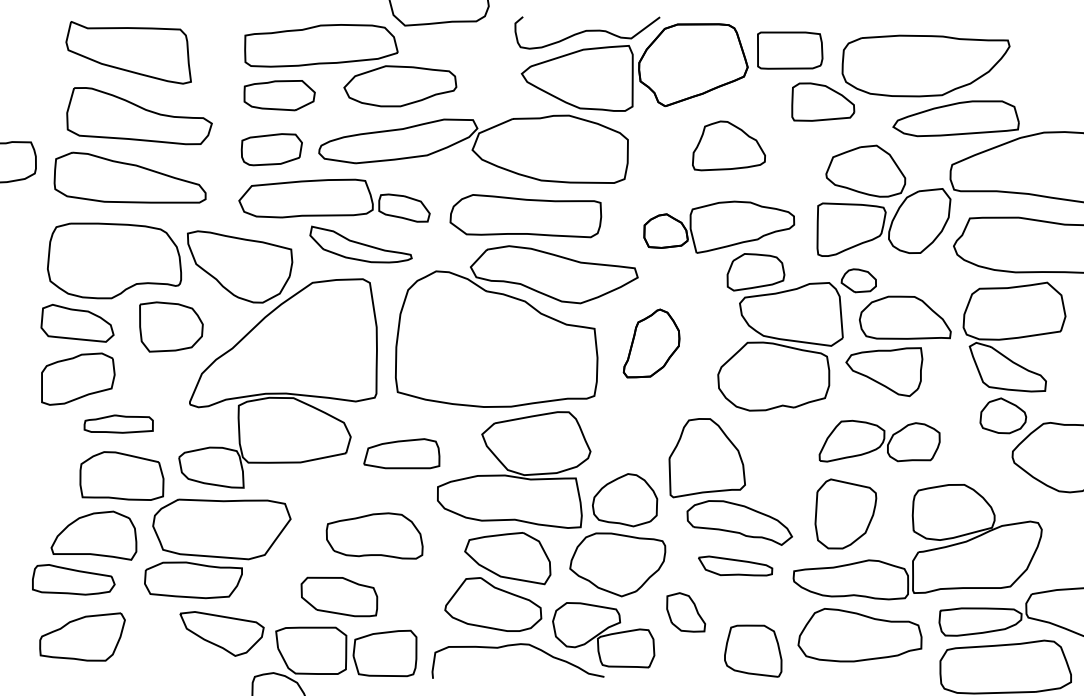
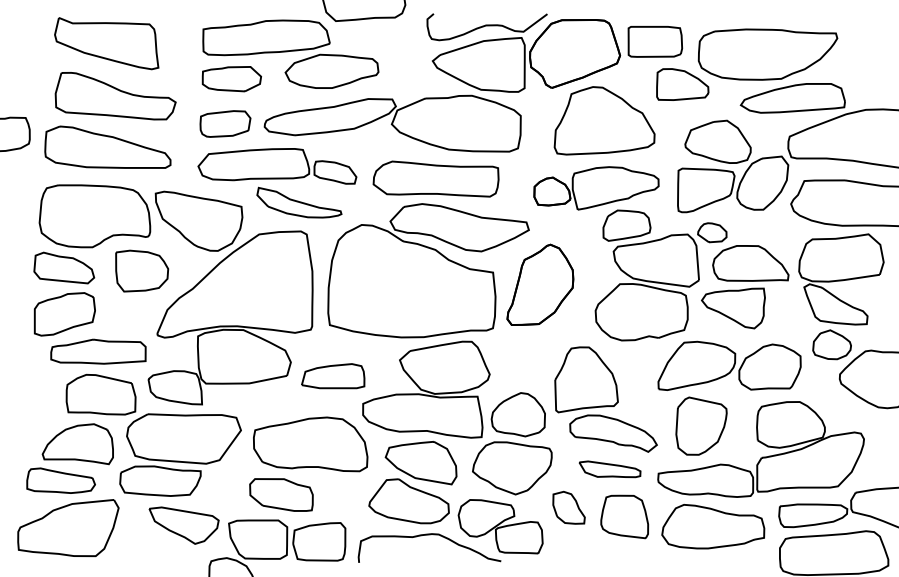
part: (728, 145) -> (604, 120), size x1.67
part: (651, 343) -> (540, 284), size x1.43
part: (118, 423) -> (98, 351), size x1.67
part: (879, 440) -> (729, 365), size x1.43
part: (374, 536) -> (310, 444), size x1.43
part: (82, 637) -> (68, 528), size x1.43
part: (752, 650) -> (624, 516), moved

